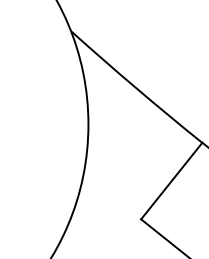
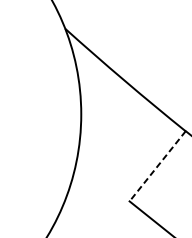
line: (171, 181) -> (157, 166), solid -> dashed

